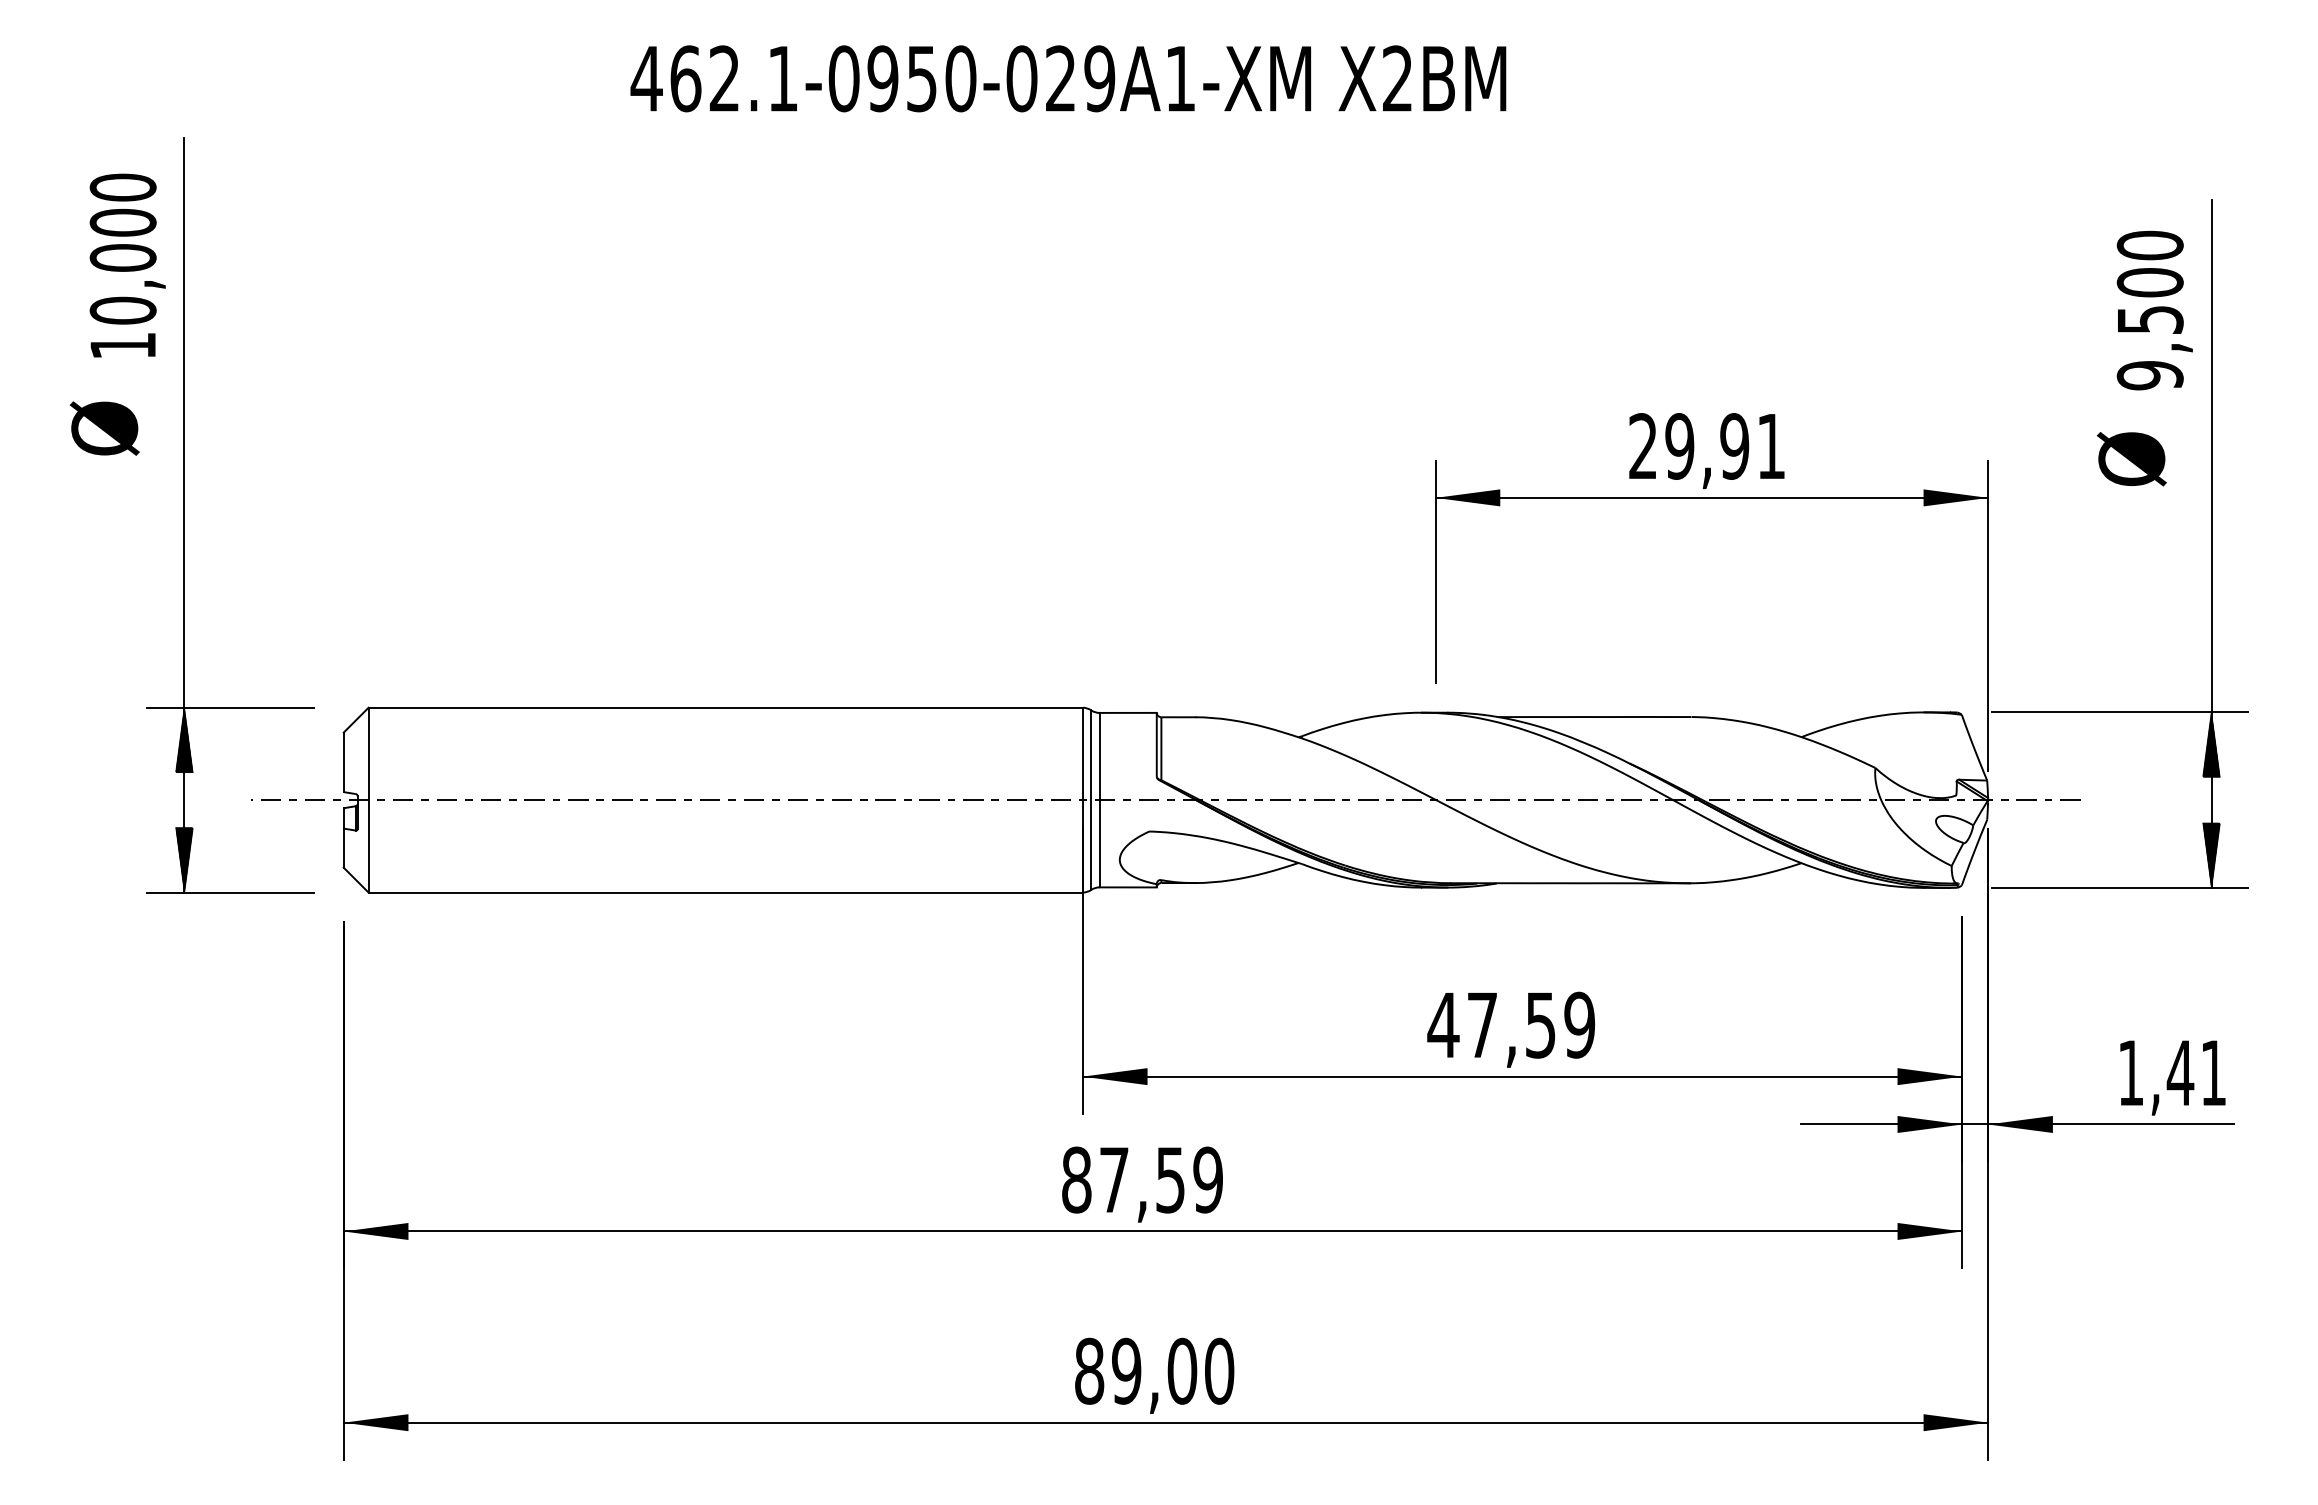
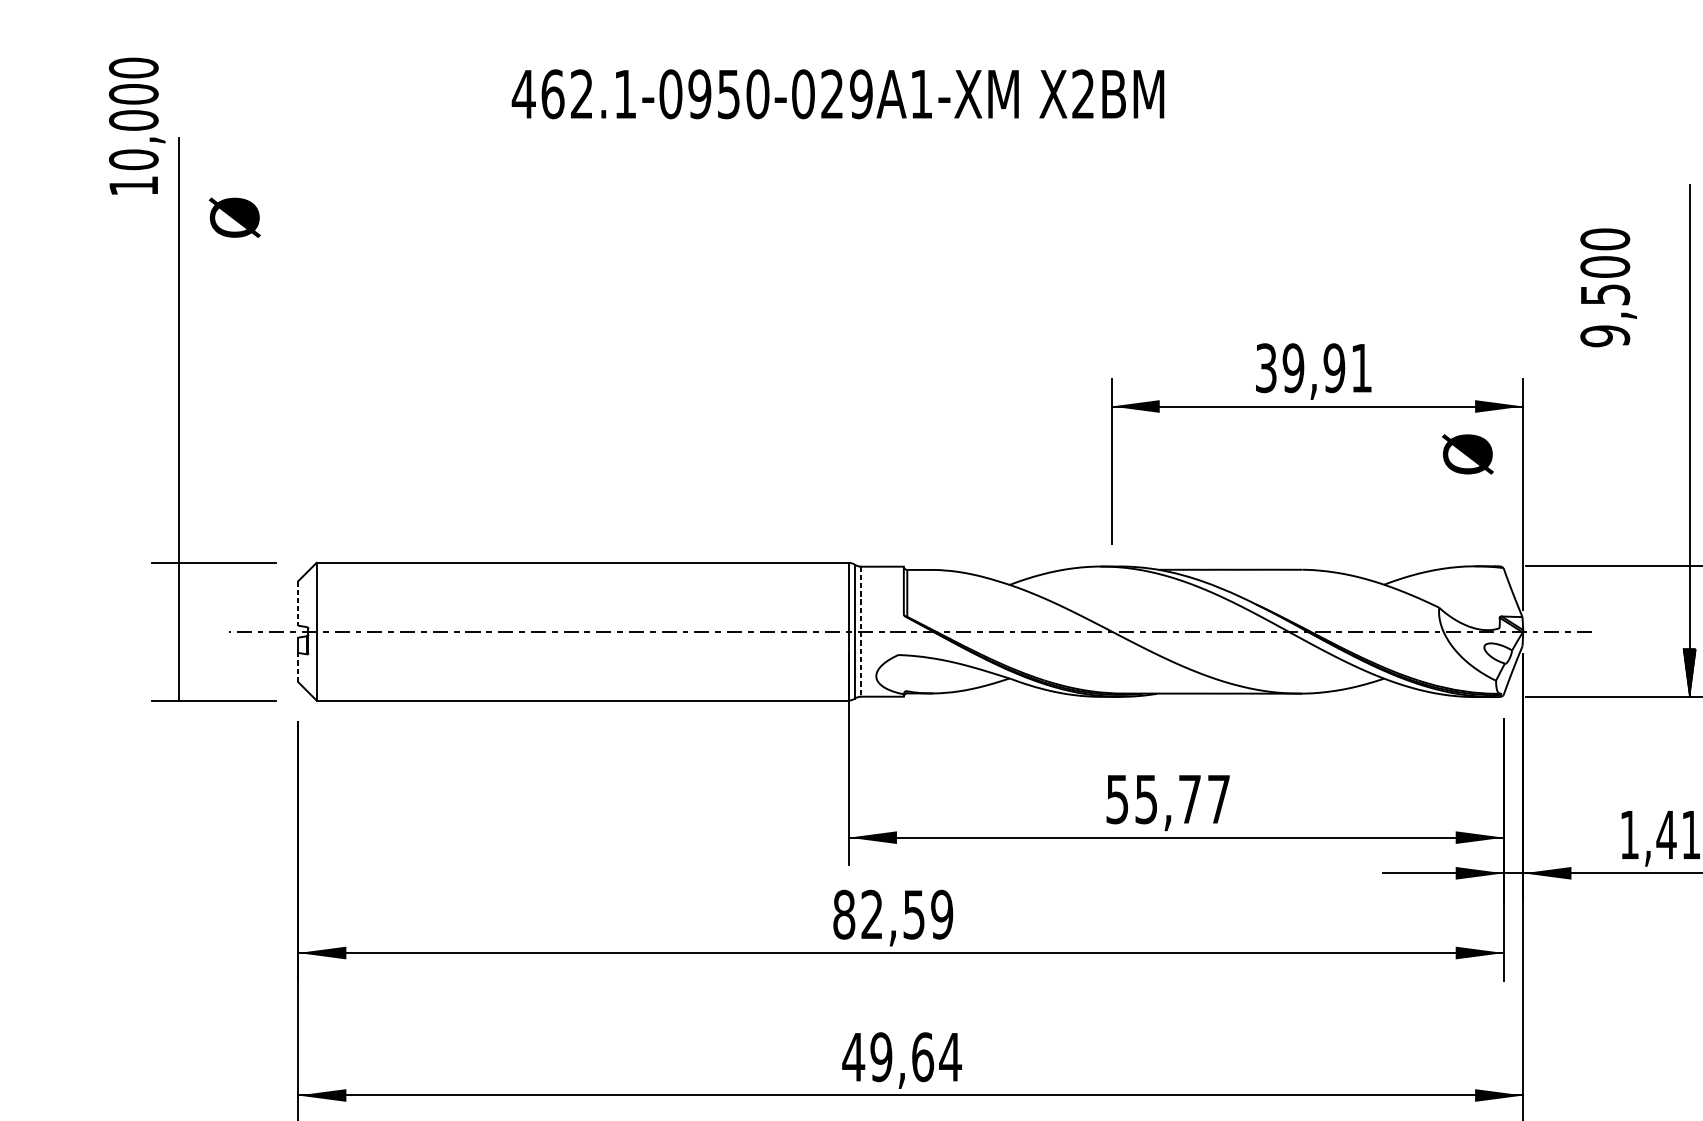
text: (127, 265) -> (137, 126), moved
text: (2154, 310) -> (1608, 287), moved
text: (104, 428) -> (234, 217), moved
text: (1642, 446) -> (1265, 368), 29,91 -> 39,91
text: (2131, 459) -> (1467, 454), moved
hatch: (183, 739) -> (178, 586), removed
hatch: (2211, 744) -> (1689, 590), removed
line: (343, 762) -> (297, 603), solid -> dashed
line: (1099, 800) -> (861, 631), solid -> dashed
line: (343, 848) -> (297, 667), solid -> dashed
hatch: (183, 859) -> (178, 675), removed
text: (1511, 1024) -> (1168, 798), 47,59 -> 55,77
text: (1114, 1179) -> (872, 914), 87,59 -> 82,59
text: (1154, 1370) -> (902, 1056), 89,00 -> 49,64

